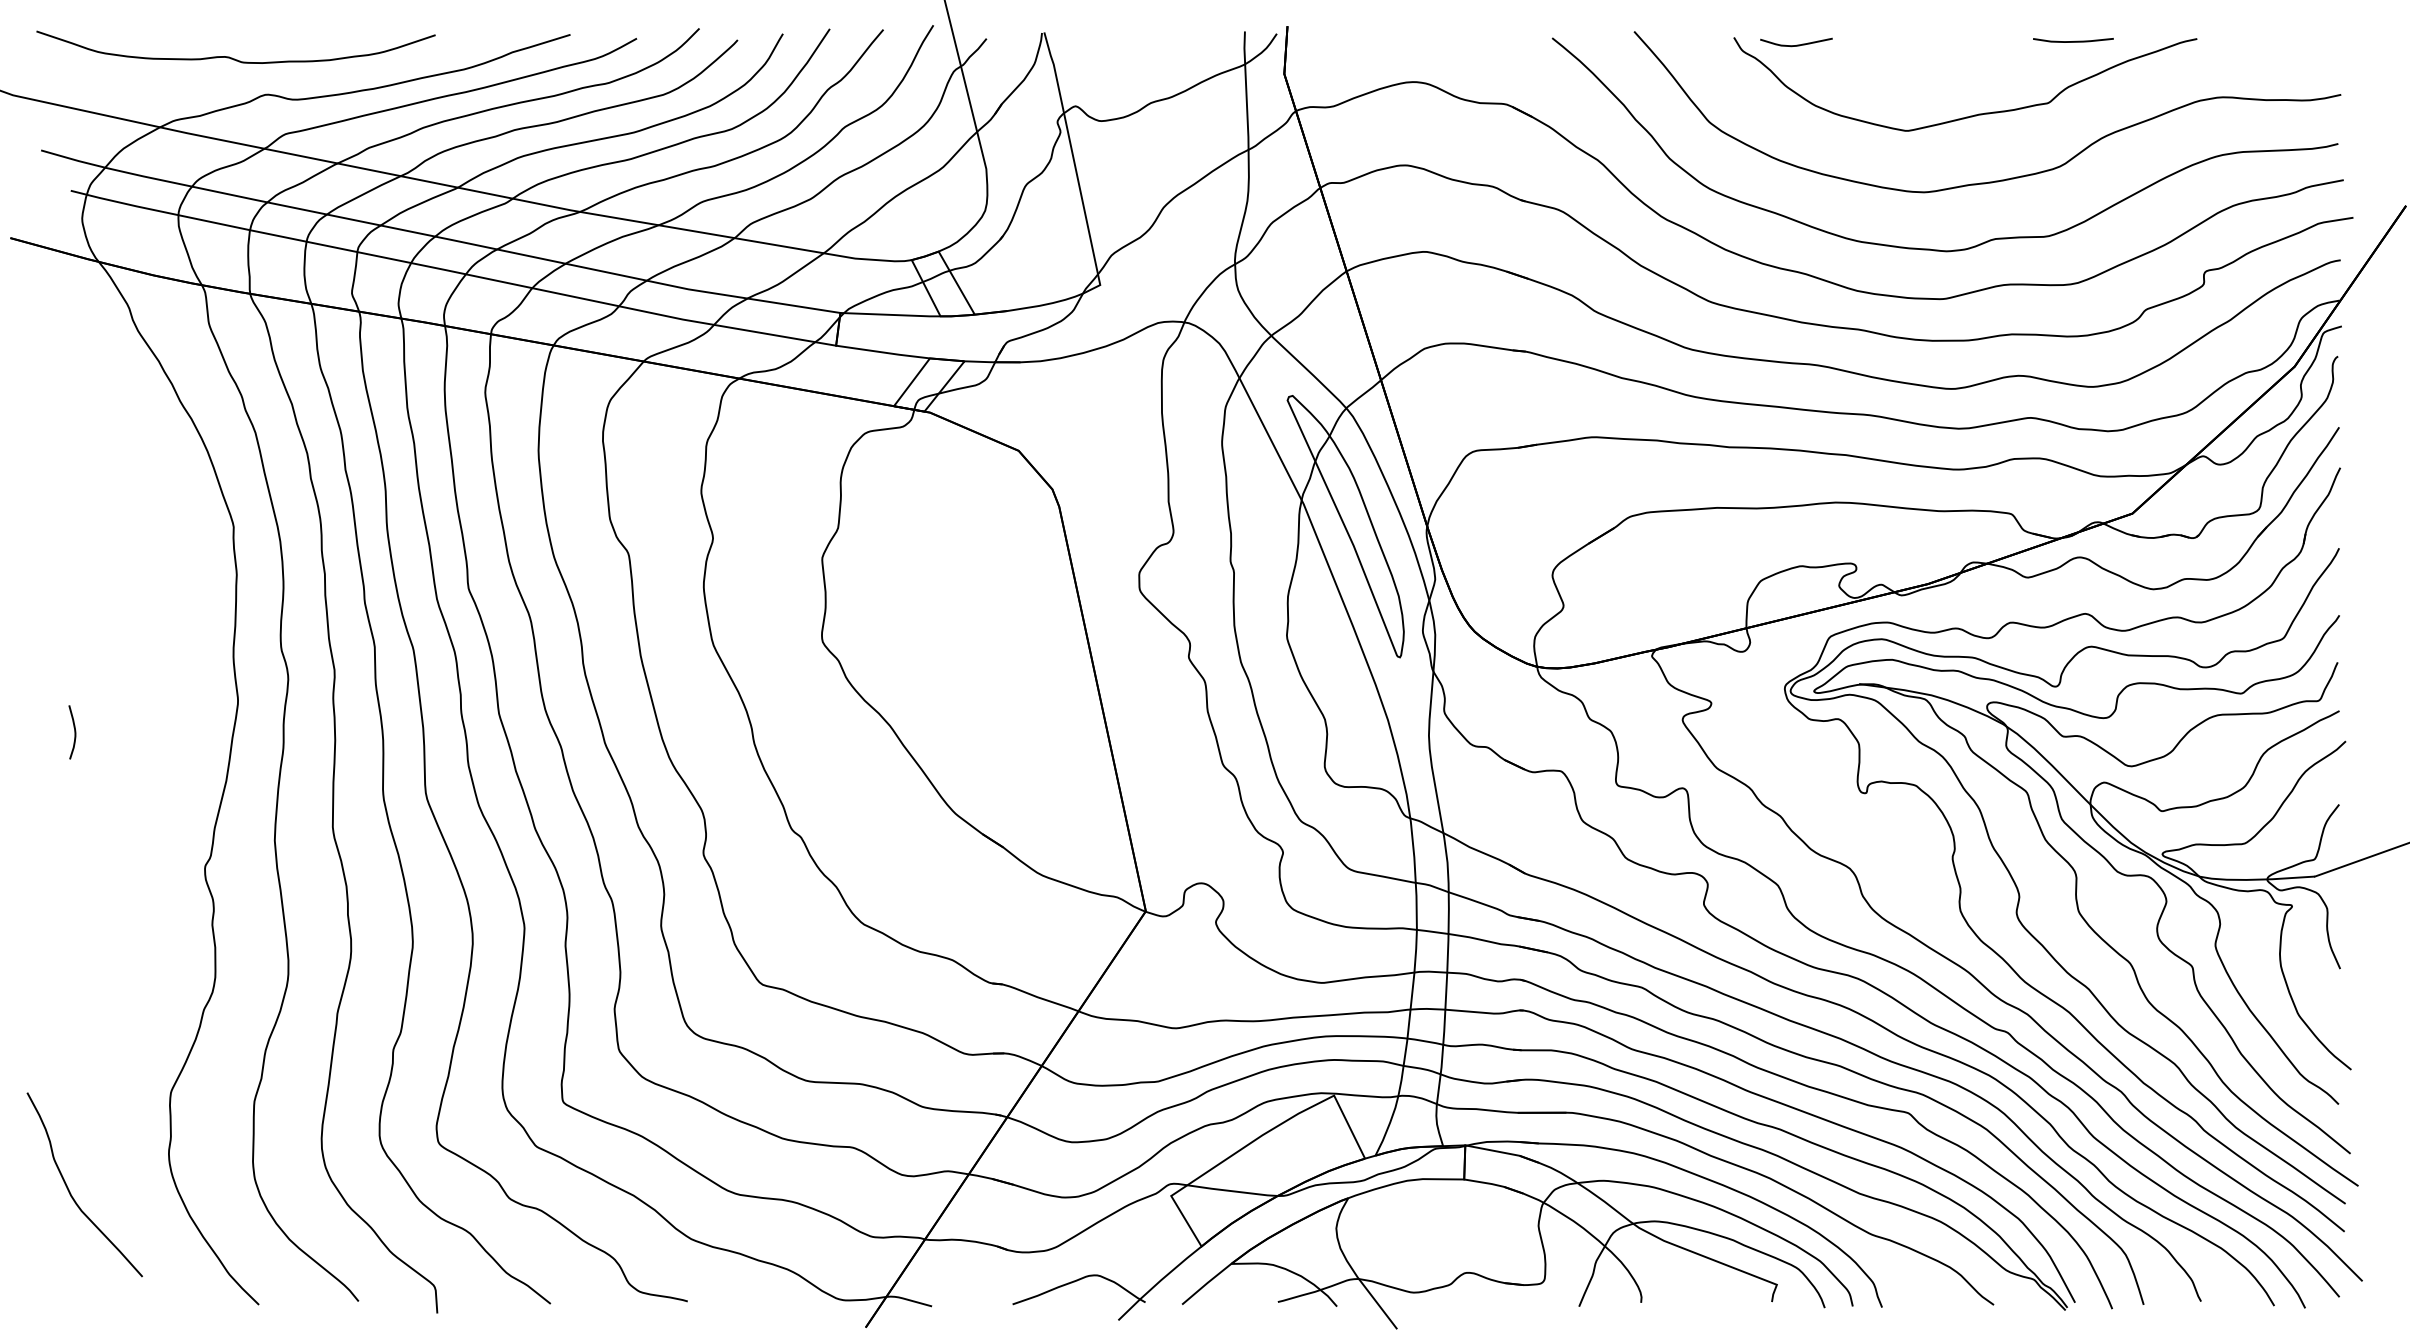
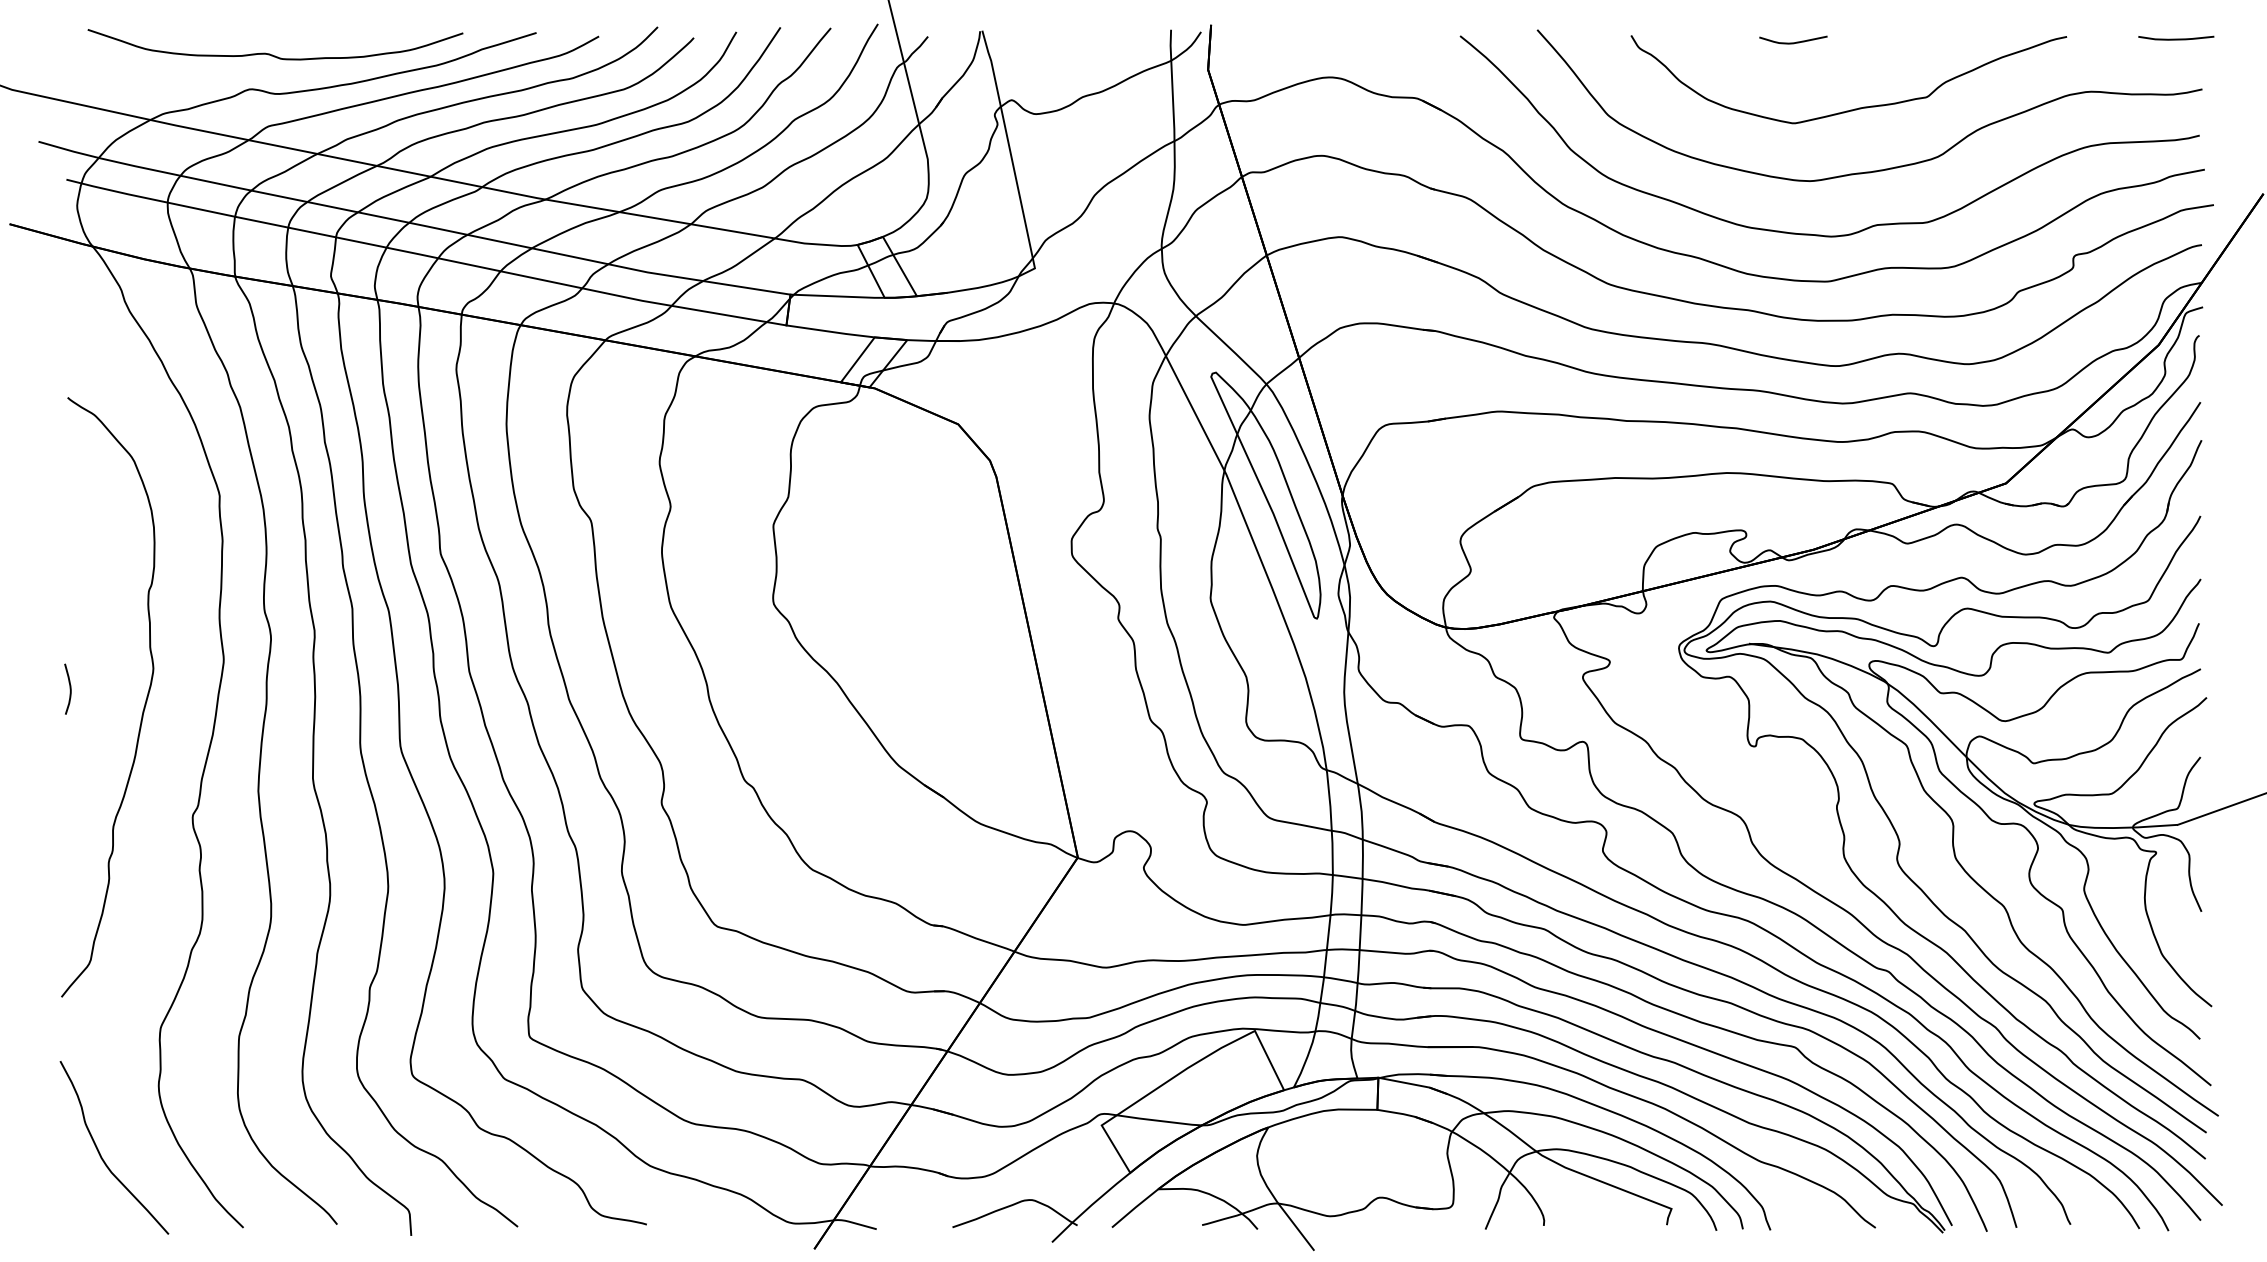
curve: (2073, 41) -> (2176, 39), moved
curve: (1796, 44) -> (1793, 42), moved
curve: (232, 57) -> (272, 54), moved
curve: (152, 752) -> (143, 708), added
curve: (70, 1191) -> (100, 1154), moved

